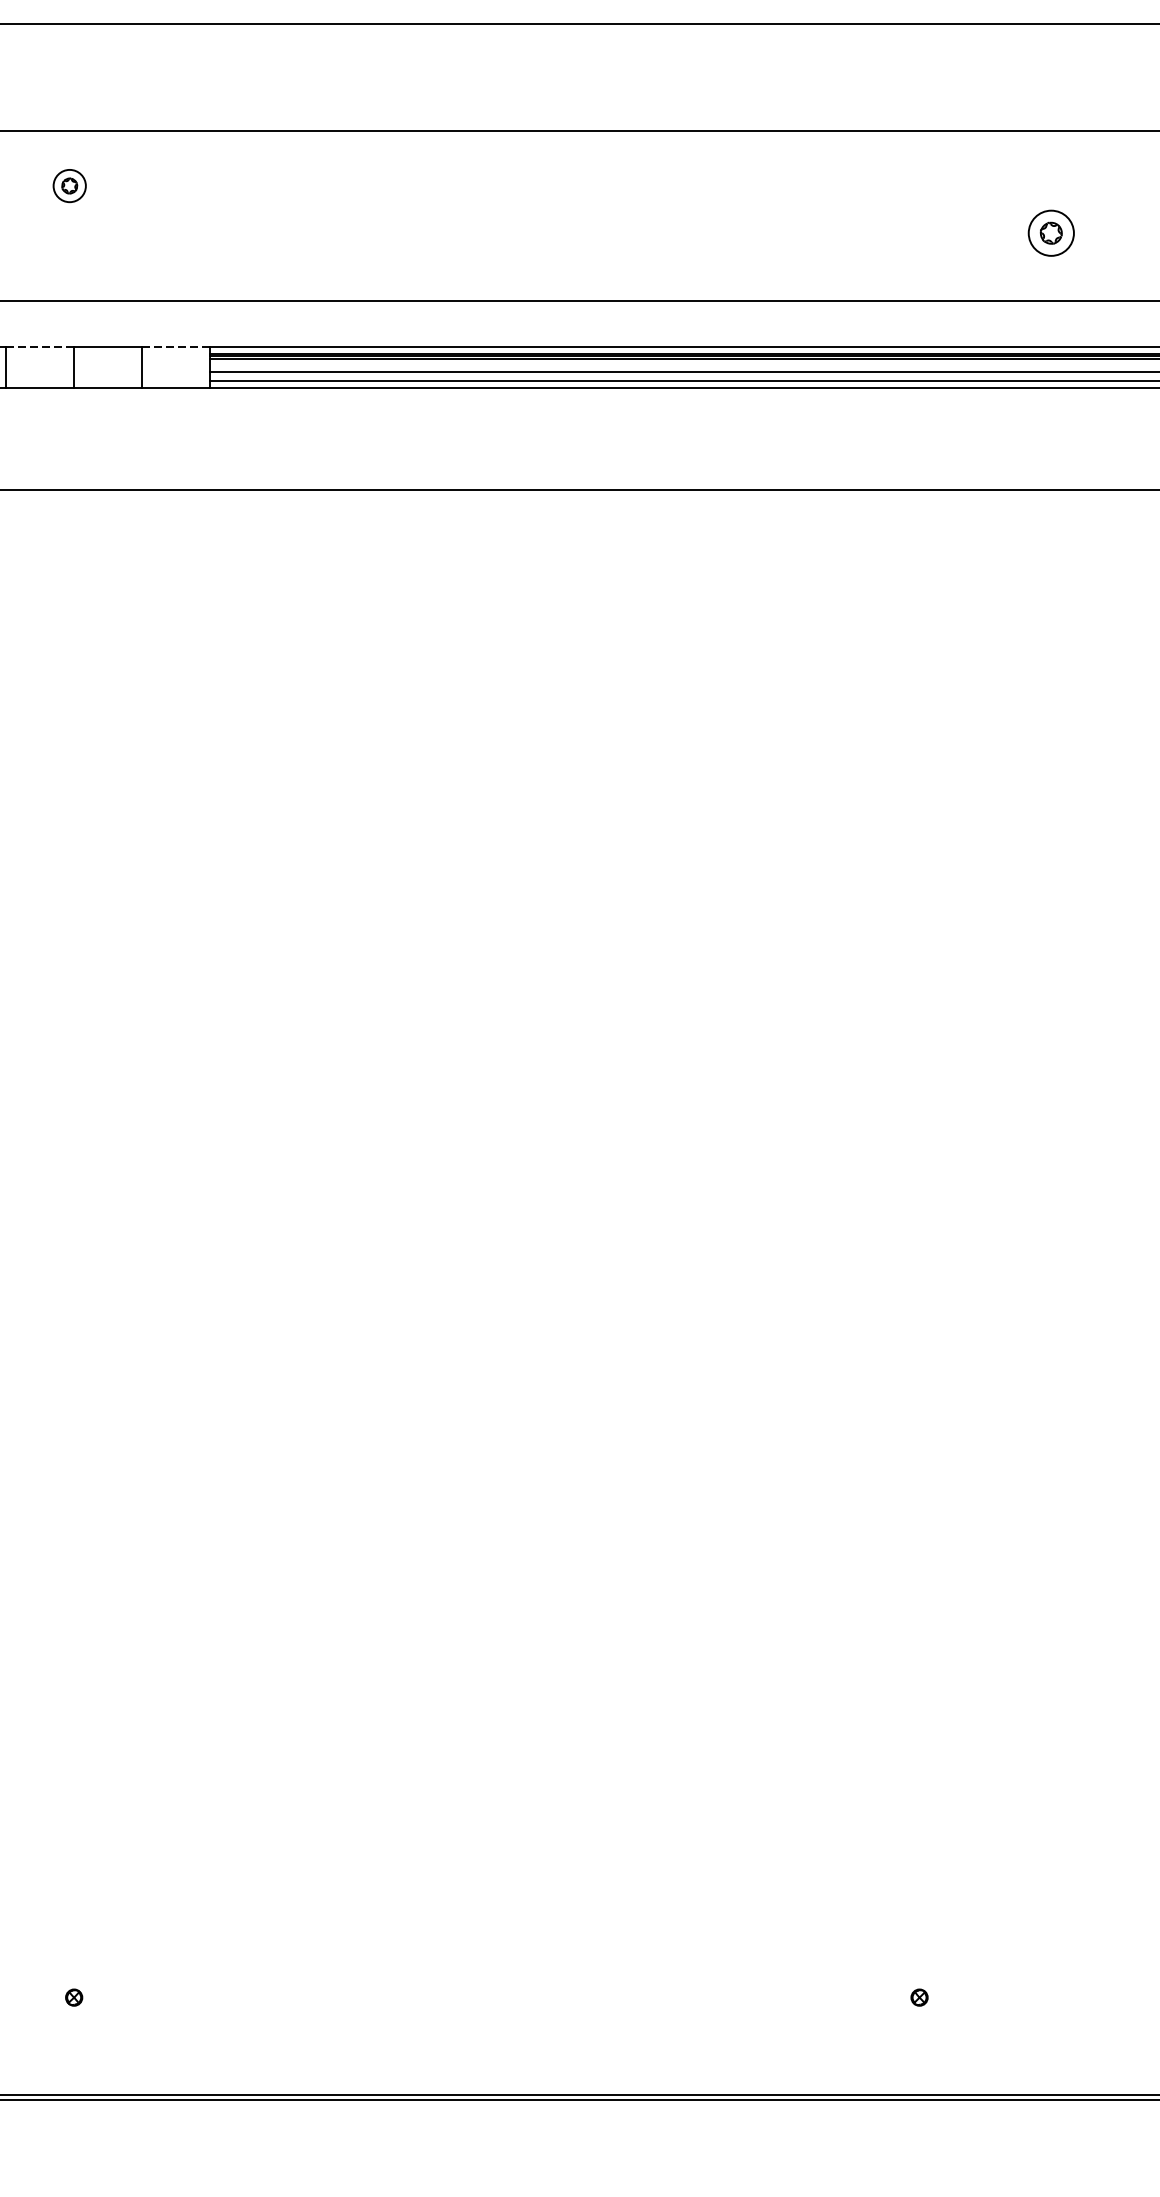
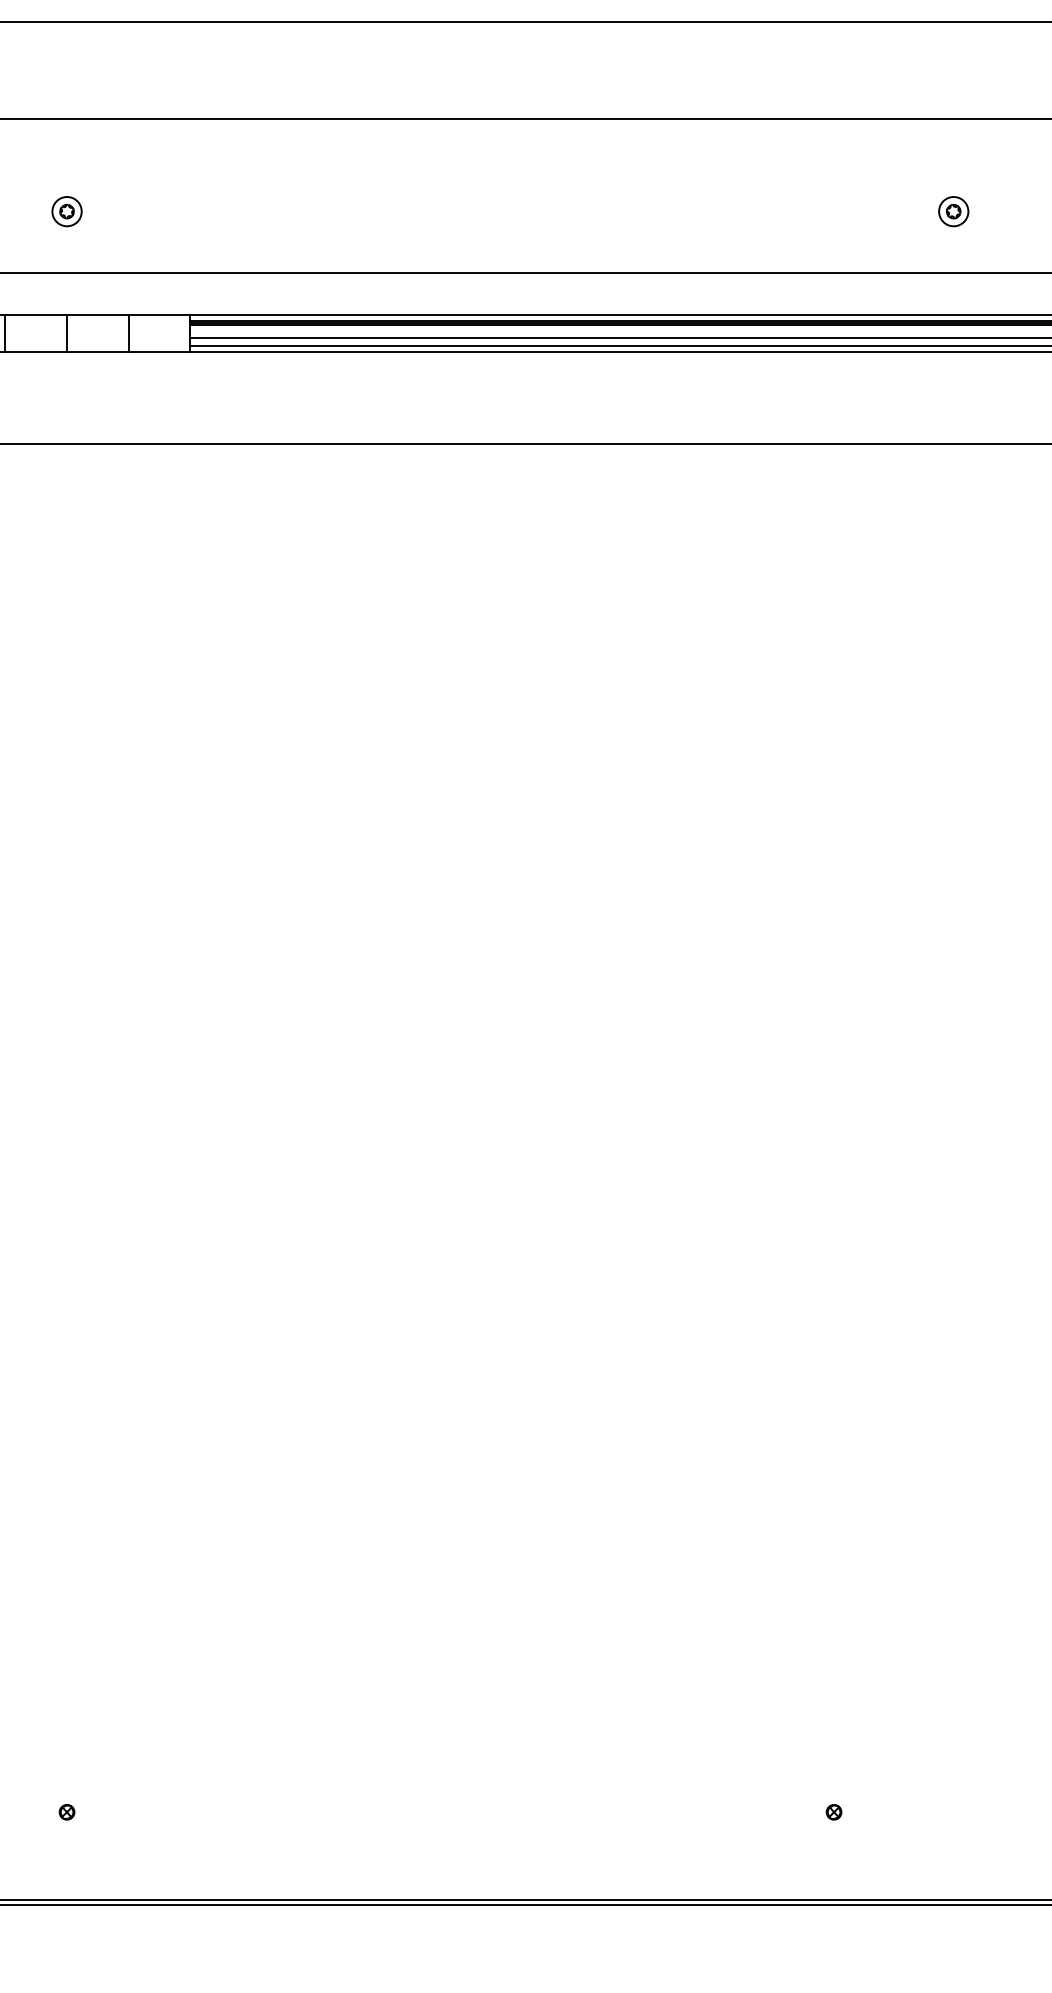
part: (69, 185) -> (66, 211), moved
part: (1051, 233) -> (953, 211), size x0.71
line: (40, 346) -> (36, 314), dashed -> solid
line: (176, 346) -> (159, 314), dashed -> solid

